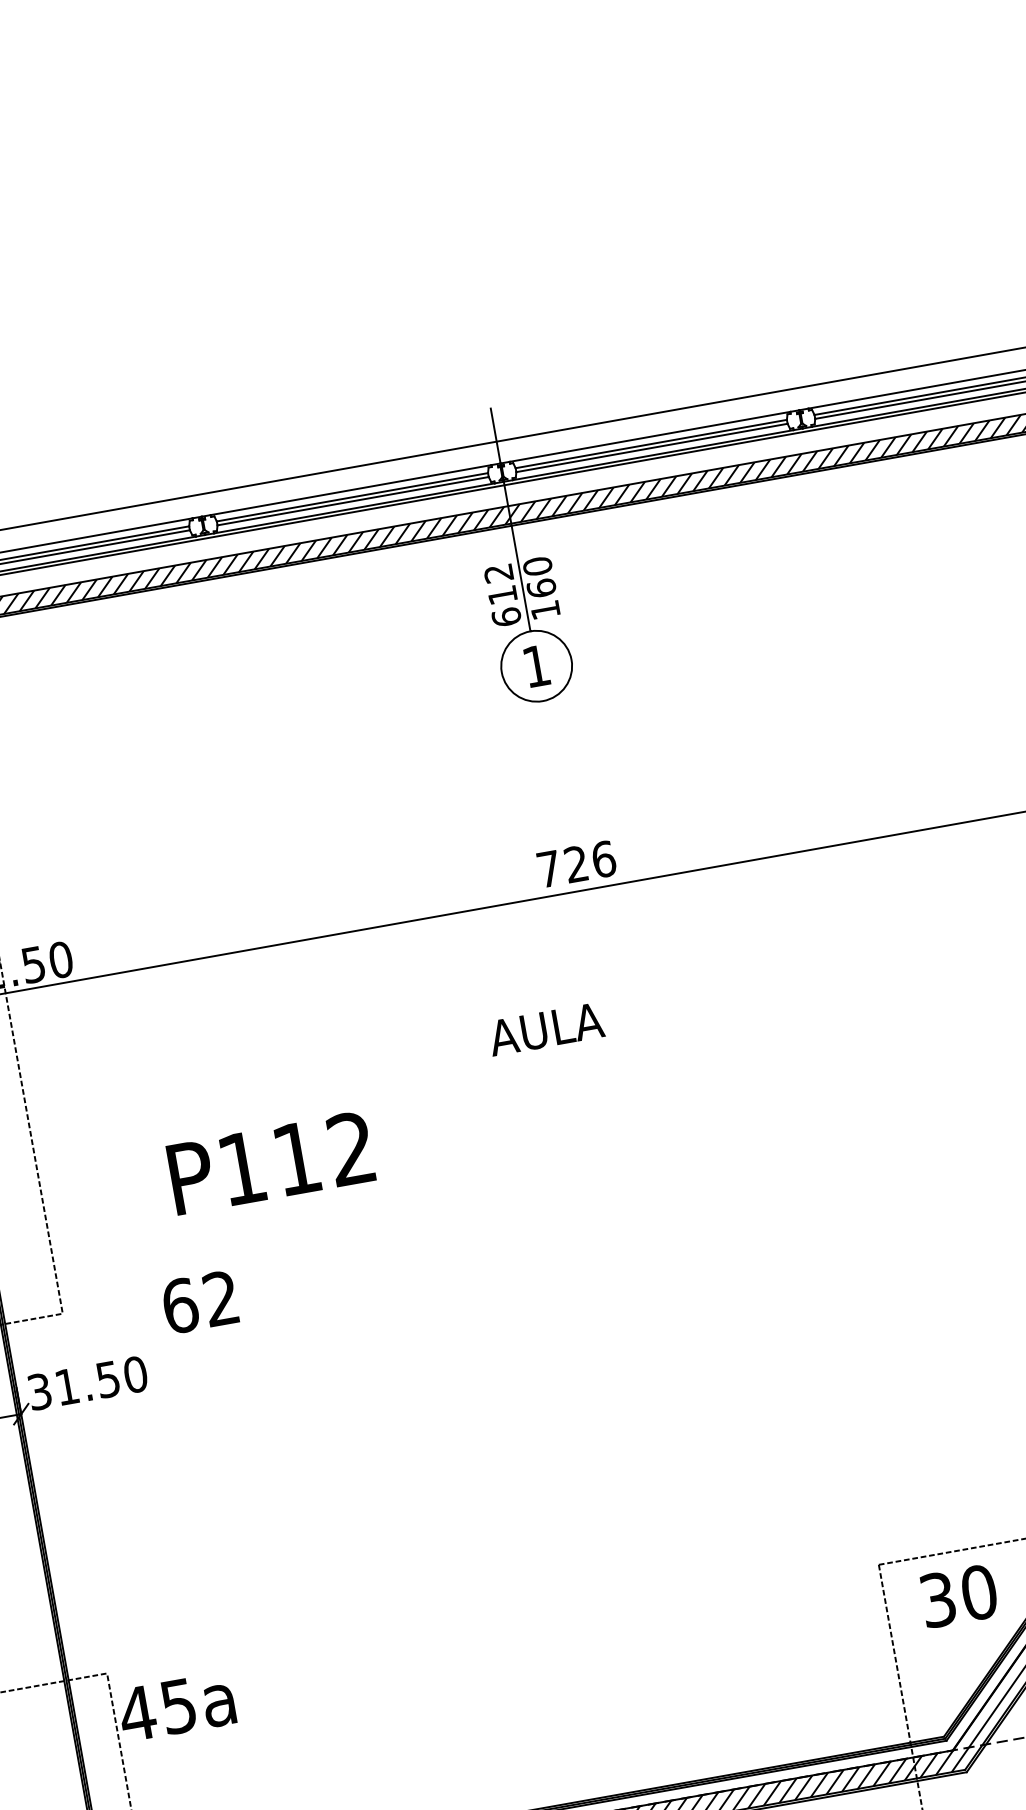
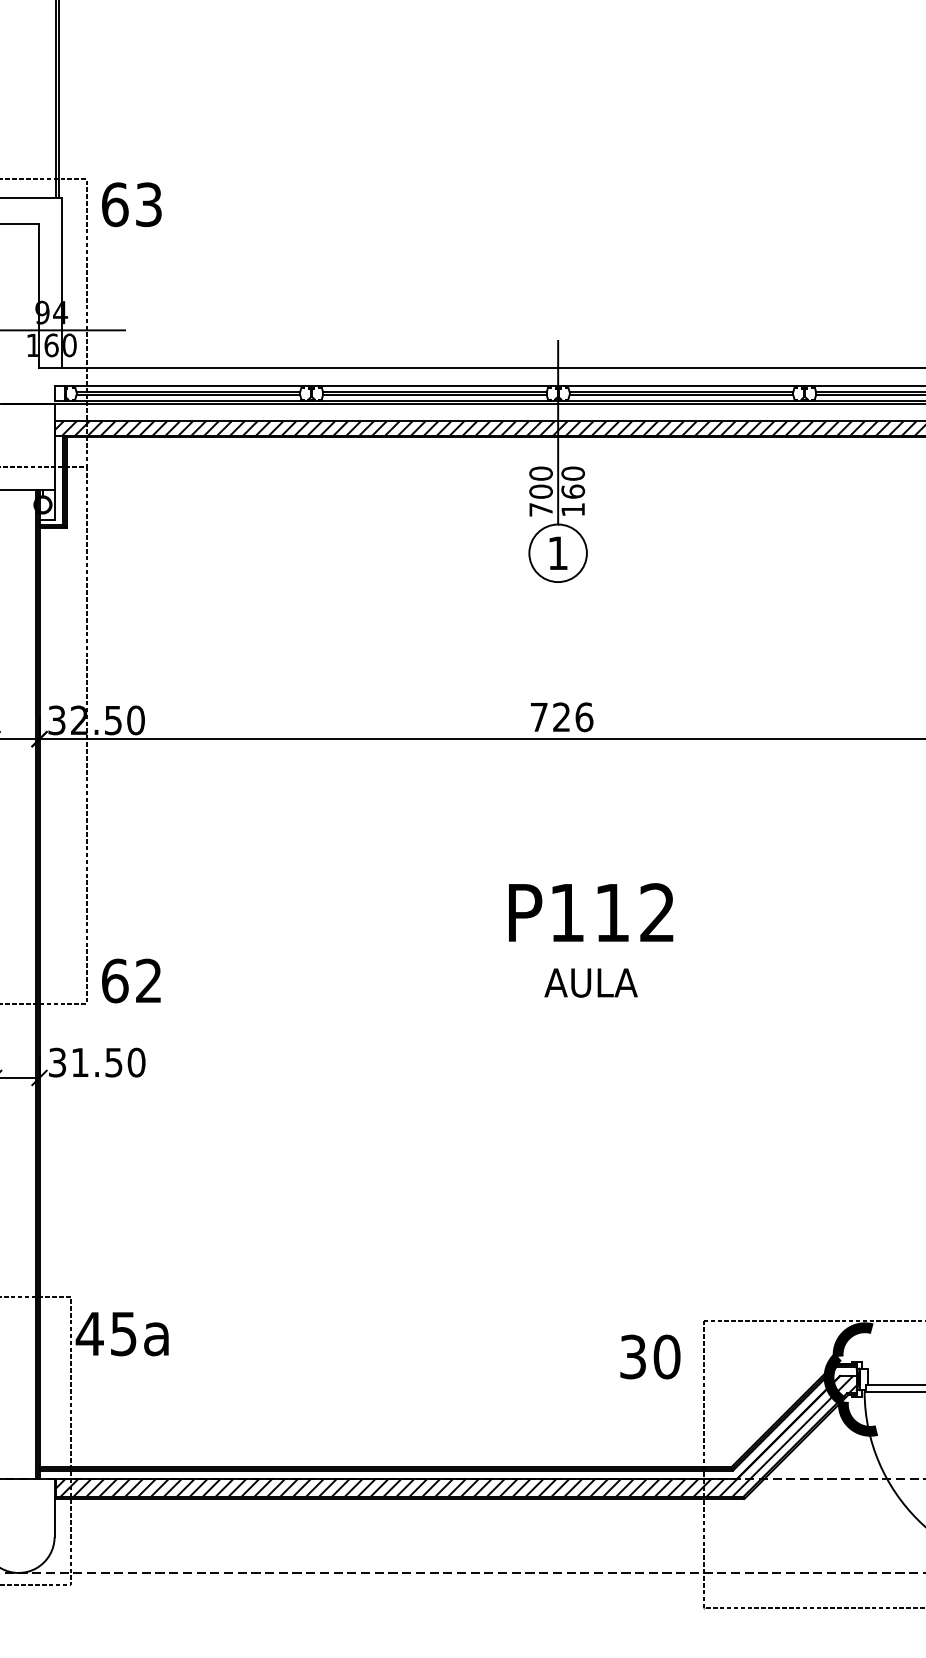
text: (501, 595) -> (540, 491), 612 -> 700
text: (545, 1028) -> (590, 982), moved
text: (271, 1162) -> (591, 912), moved
text: (200, 1301) -> (131, 980), moved
text: (959, 1595) -> (650, 1356), moved

